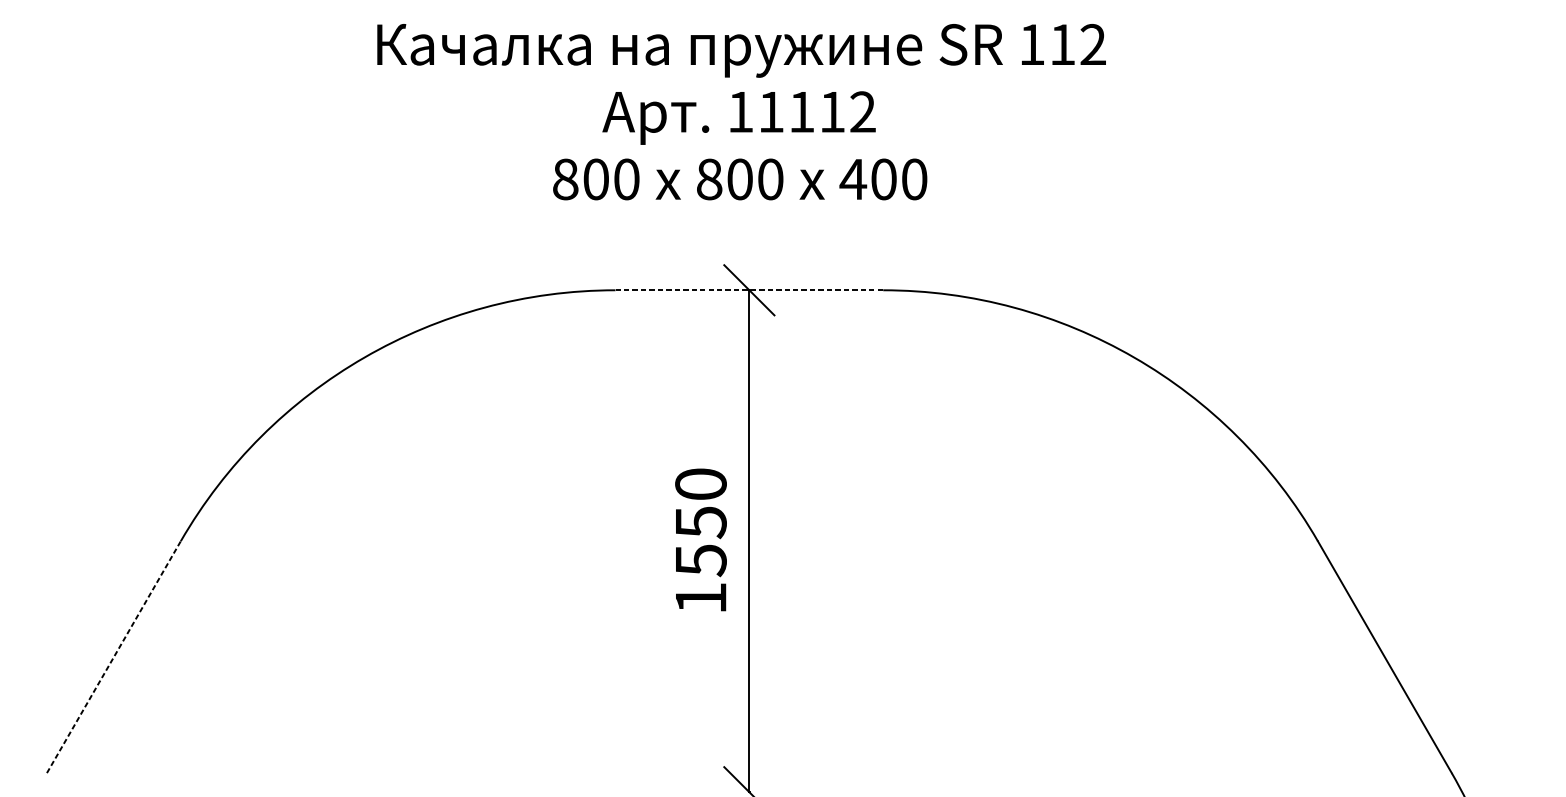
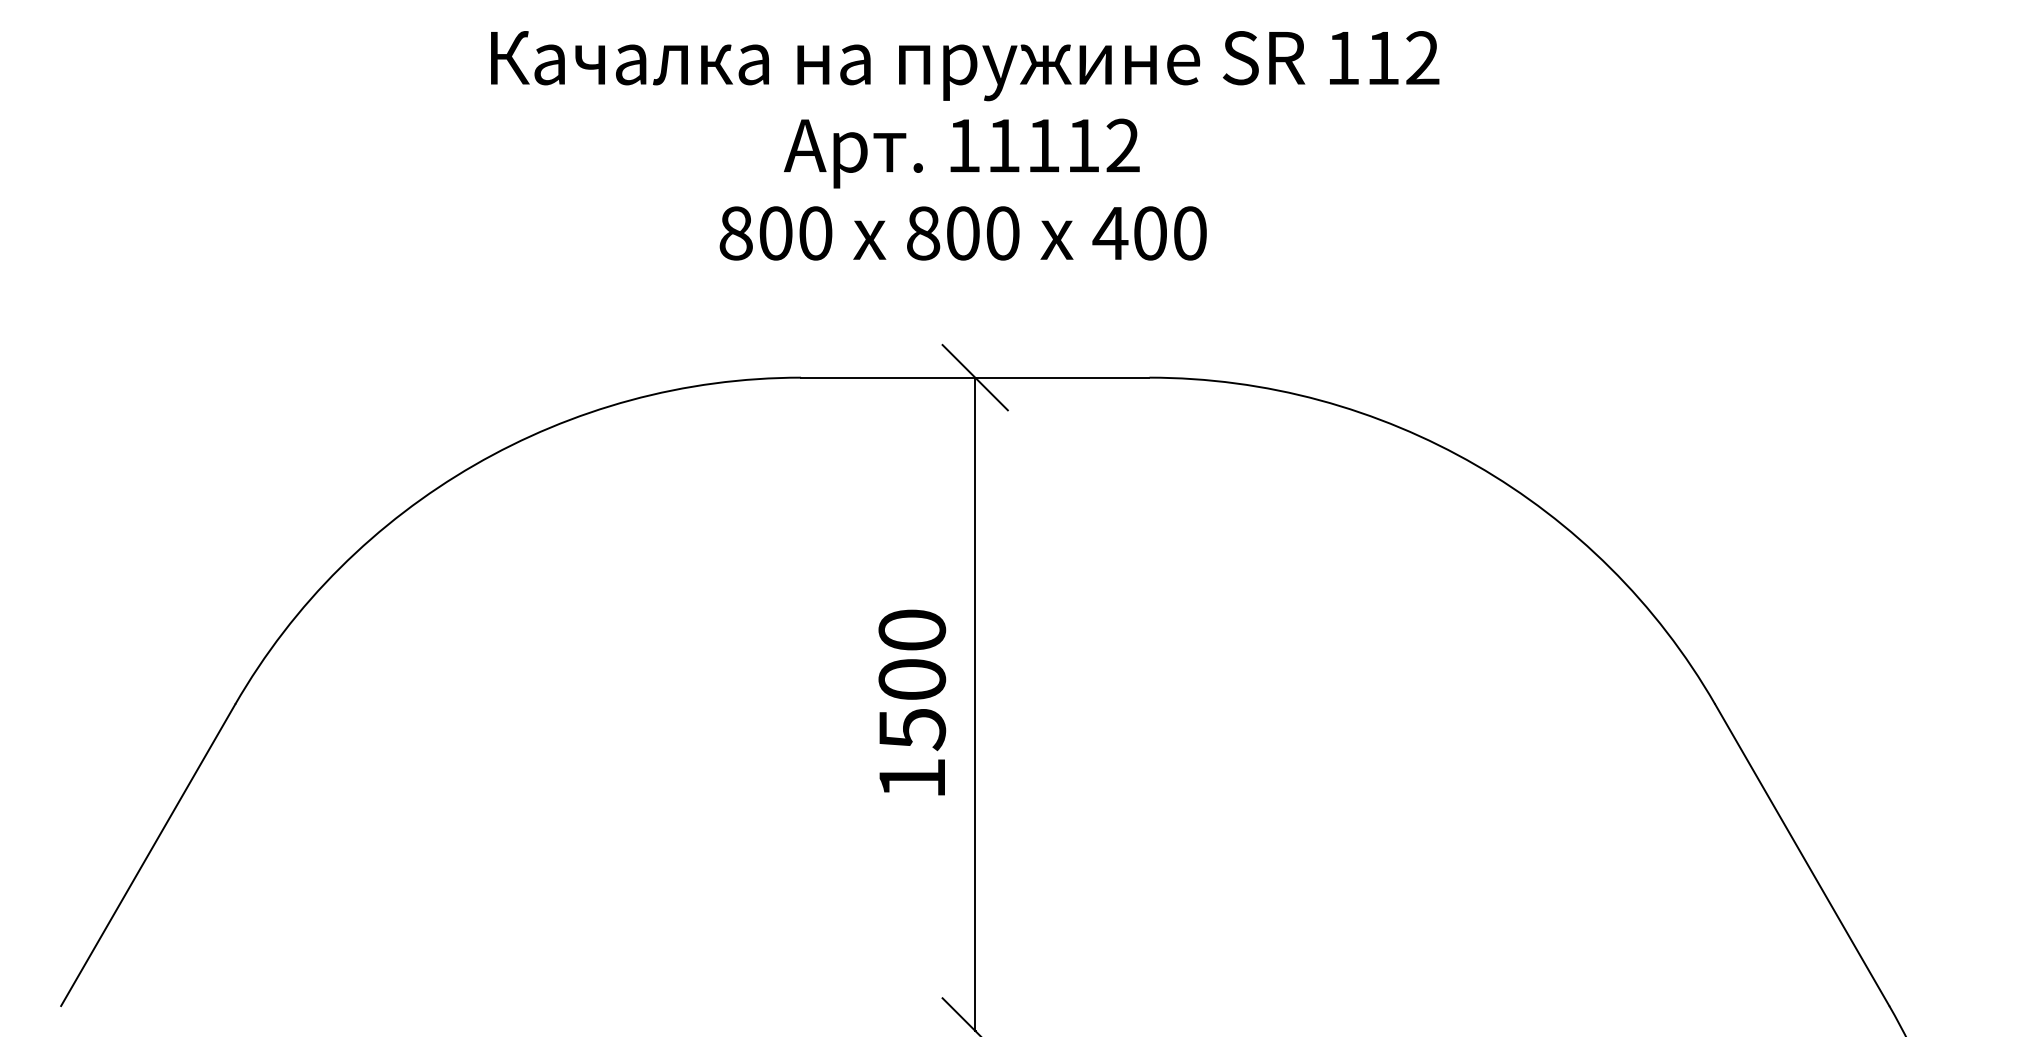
line: (749, 290) -> (975, 377), dashed -> solid
text: (701, 522) -> (912, 680), 1550 -> 1500
line: (114, 656) -> (148, 854), dashed -> solid

